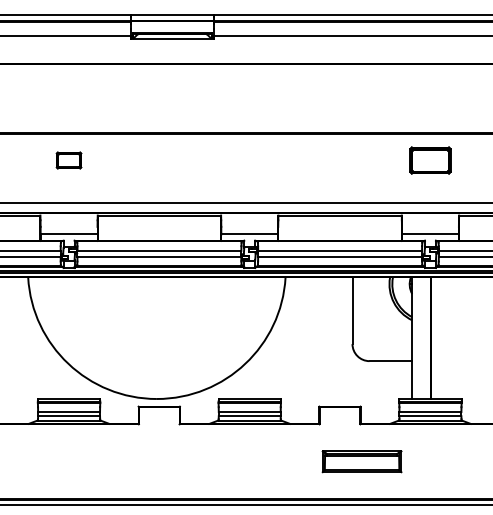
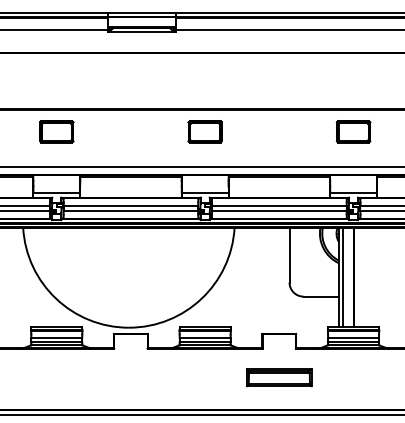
part: (68, 160) -> (56, 131), size x1.67
part: (249, 160) -> (204, 131), added
line: (418, 337) -> (343, 277), added
part: (361, 461) -> (278, 377), moved

